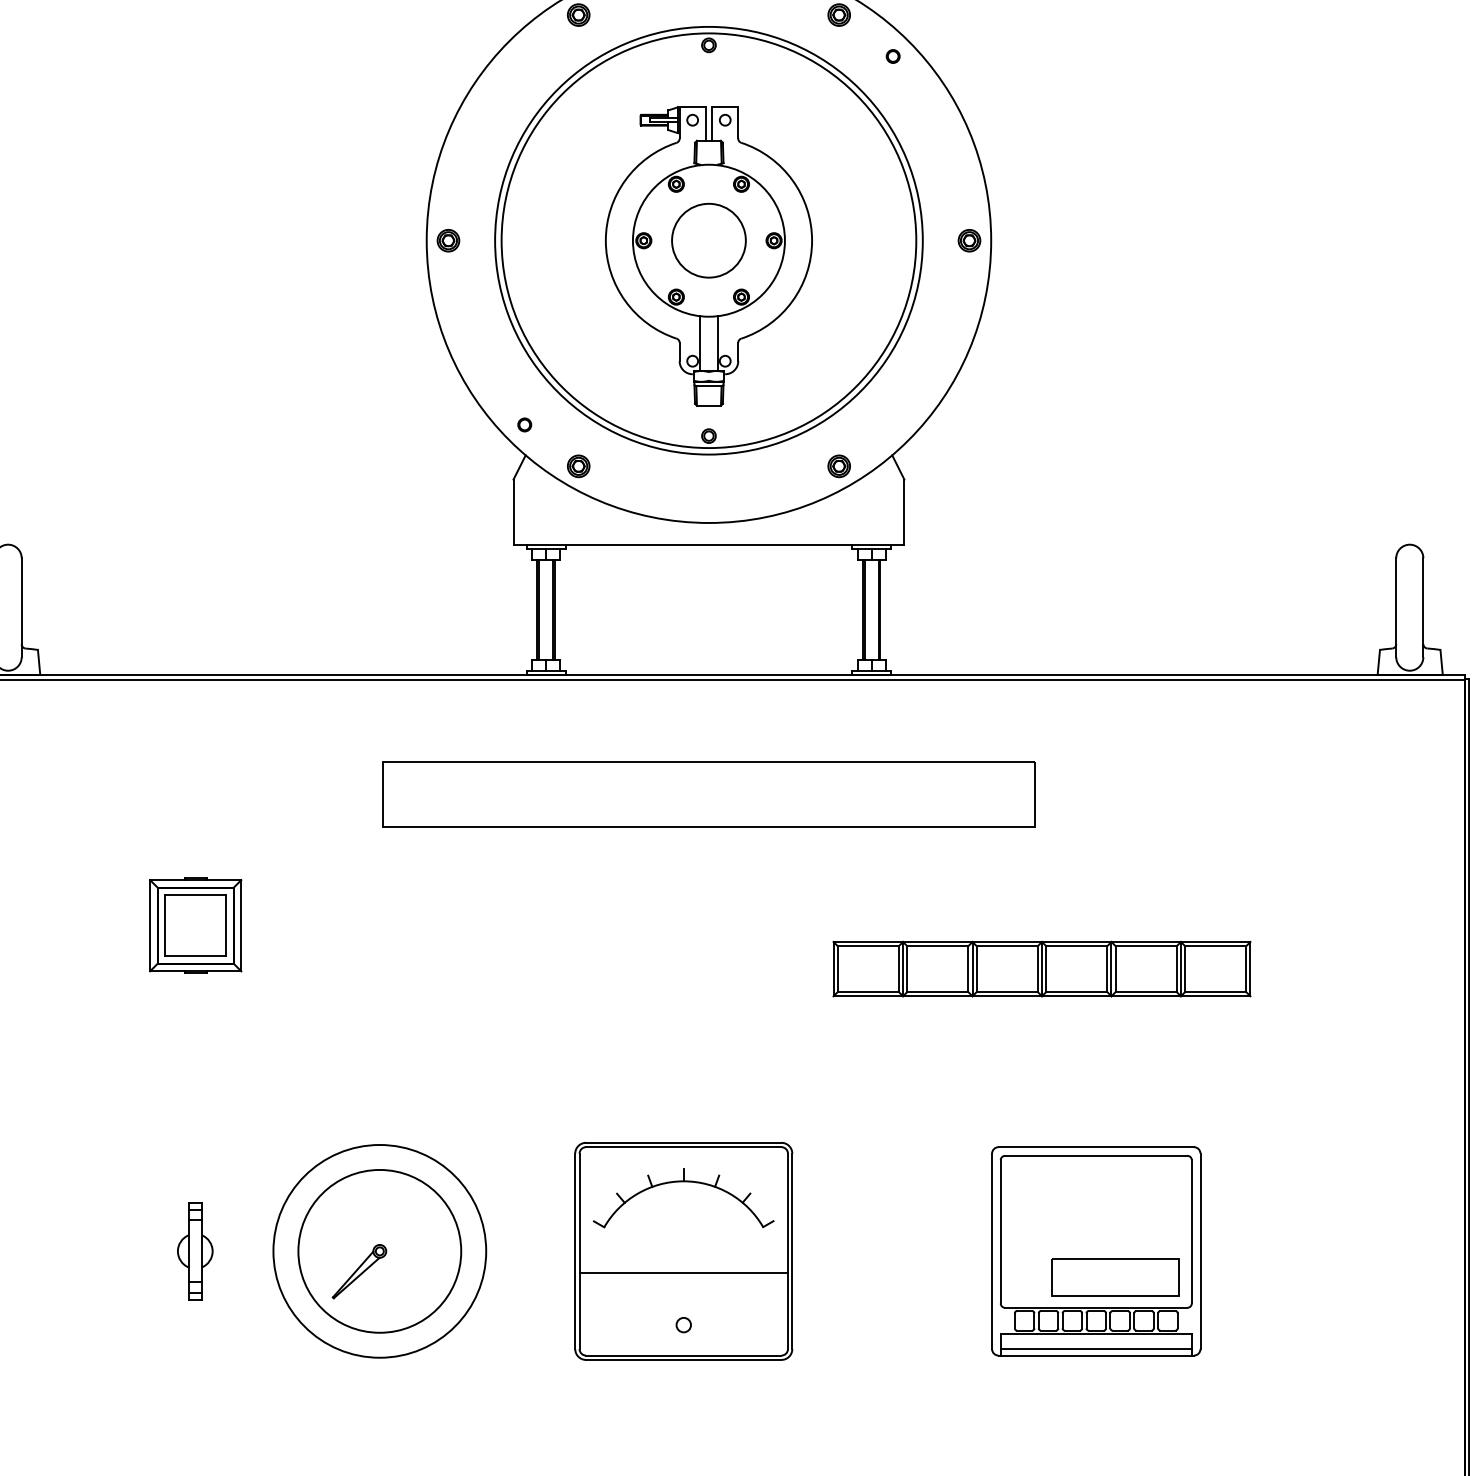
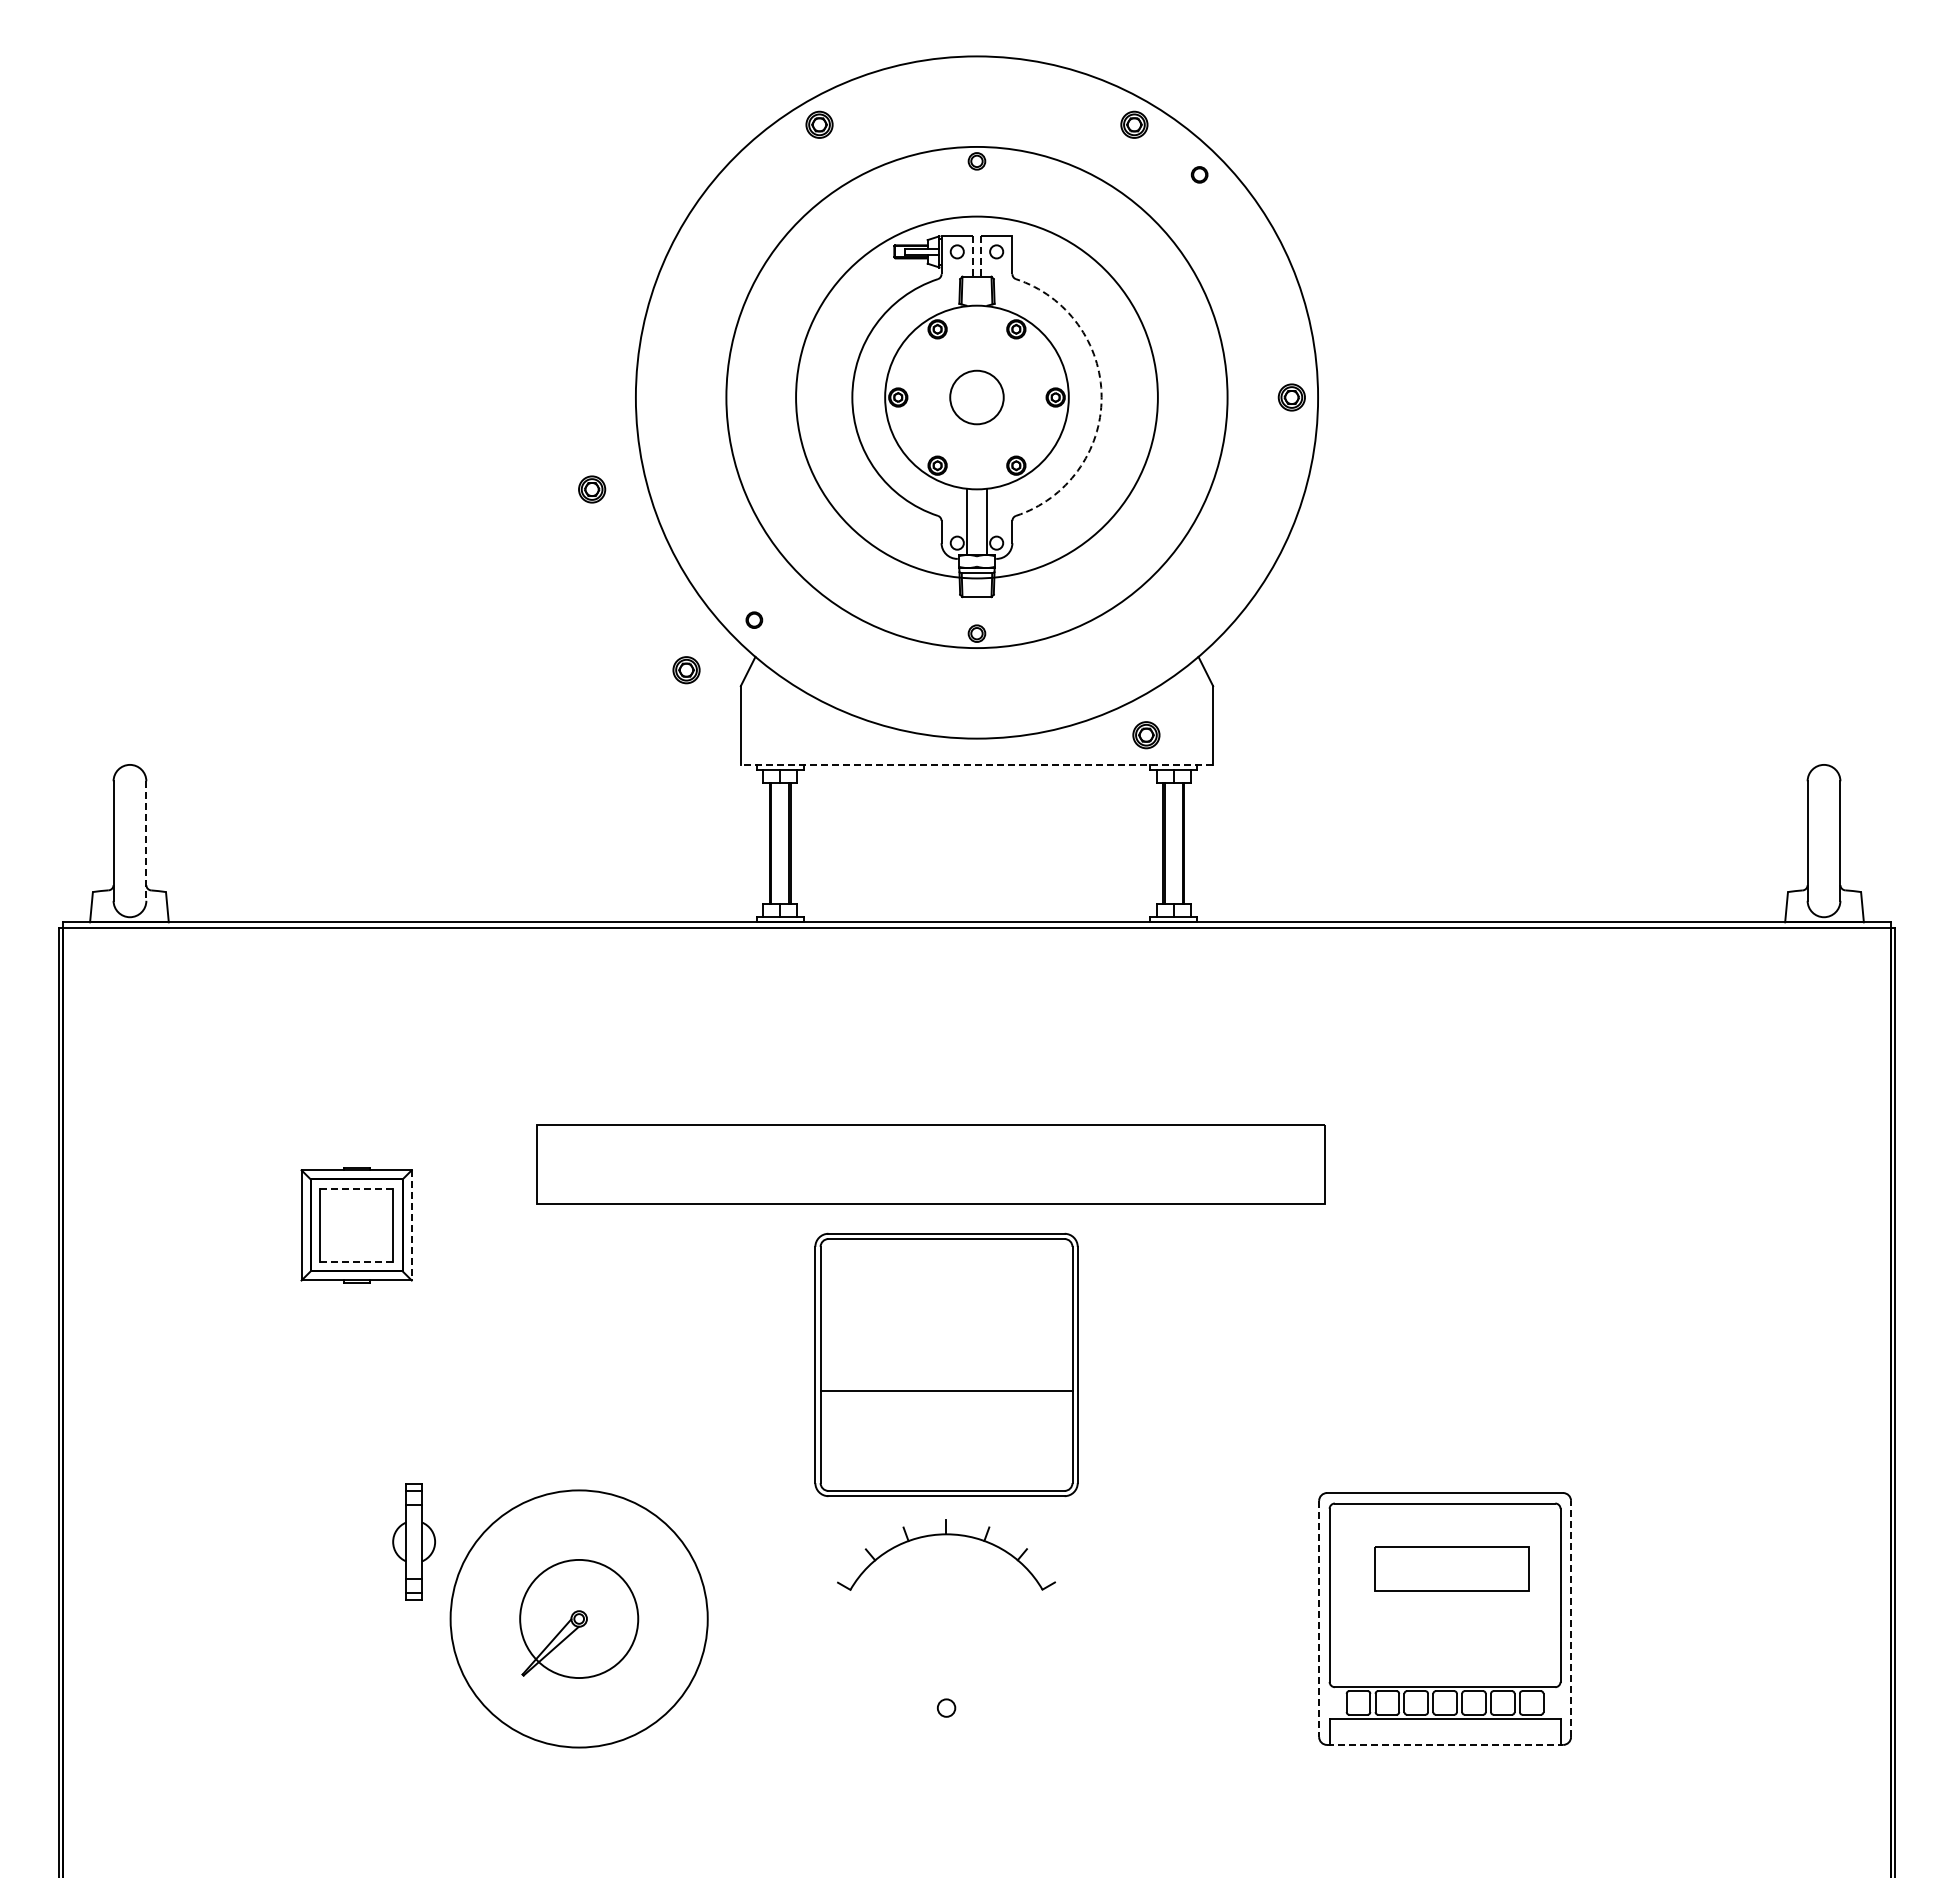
line: (706, 124) -> (973, 256), solid -> dashed
line: (711, 124) -> (980, 256), solid -> dashed
part: (448, 240) -> (592, 489), moved
circle: (708, 240) -> (976, 397), size x0.6
circle: (708, 240) -> (976, 397), size x0.7
arc: (811, 240) -> (1101, 397), solid -> dashed
part: (578, 466) -> (686, 670), moved
part: (839, 466) -> (1146, 735), moved
line: (708, 544) -> (976, 764), solid -> dashed
line: (21, 608) -> (146, 841), solid -> dashed
part: (708, 794) -> (930, 1164), moved
line: (195, 895) -> (356, 1188), solid -> dashed
line: (241, 925) -> (411, 1225), solid -> dashed
line: (195, 956) -> (356, 1262), solid -> dashed
part: (1042, 968) -> (1379, 1277), removed
part: (194, 1250) -> (413, 1541), moved
circle: (379, 1250) -> (578, 1618), size x0.6
part: (683, 1250) -> (946, 1364), moved
line: (1200, 1250) -> (1571, 1618), solid -> dashed
line: (992, 1251) -> (1319, 1619), solid -> dashed
part: (1114, 1276) -> (1451, 1568), moved
line: (1095, 1349) -> (1444, 1737), removed
line: (1096, 1355) -> (1445, 1744), solid -> dashed

